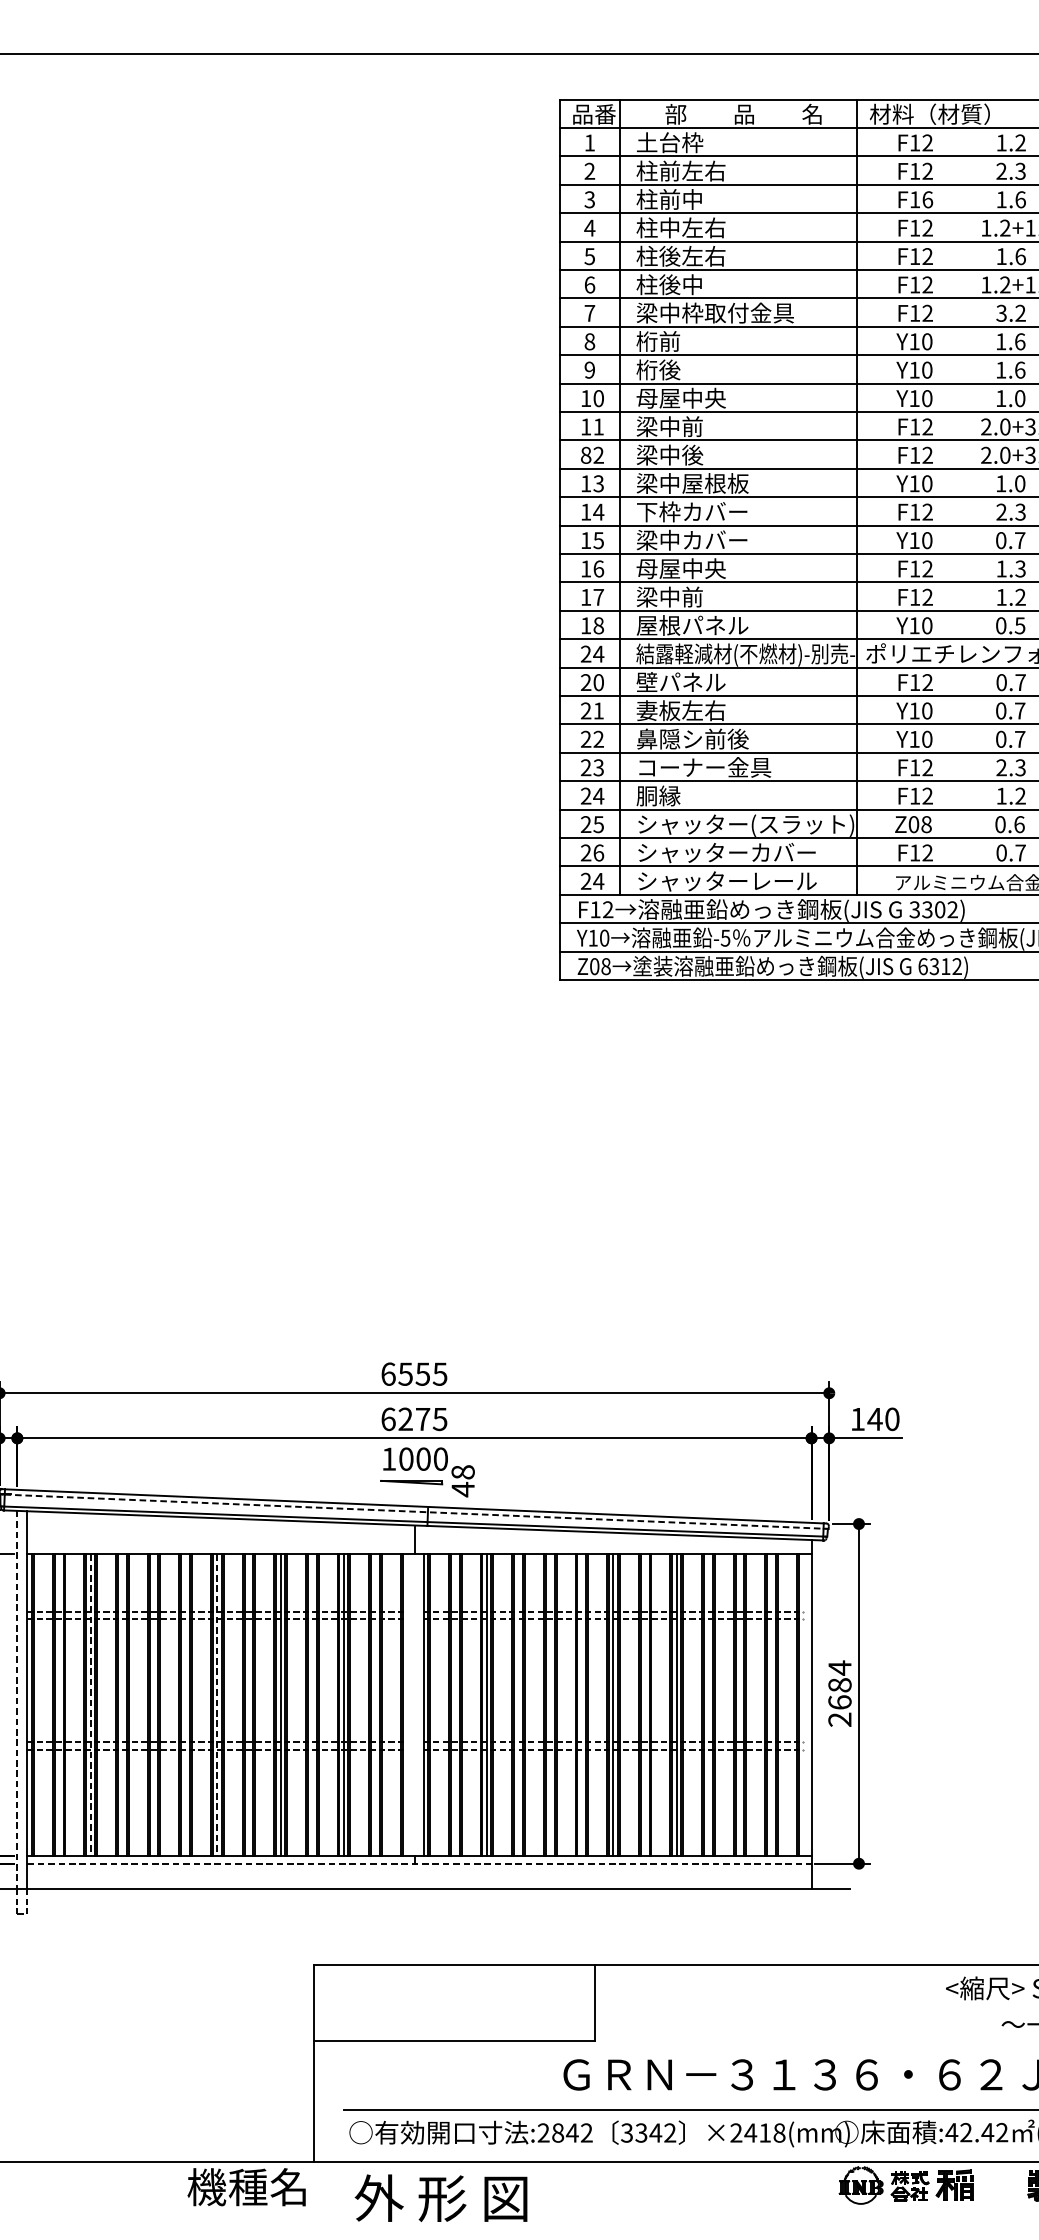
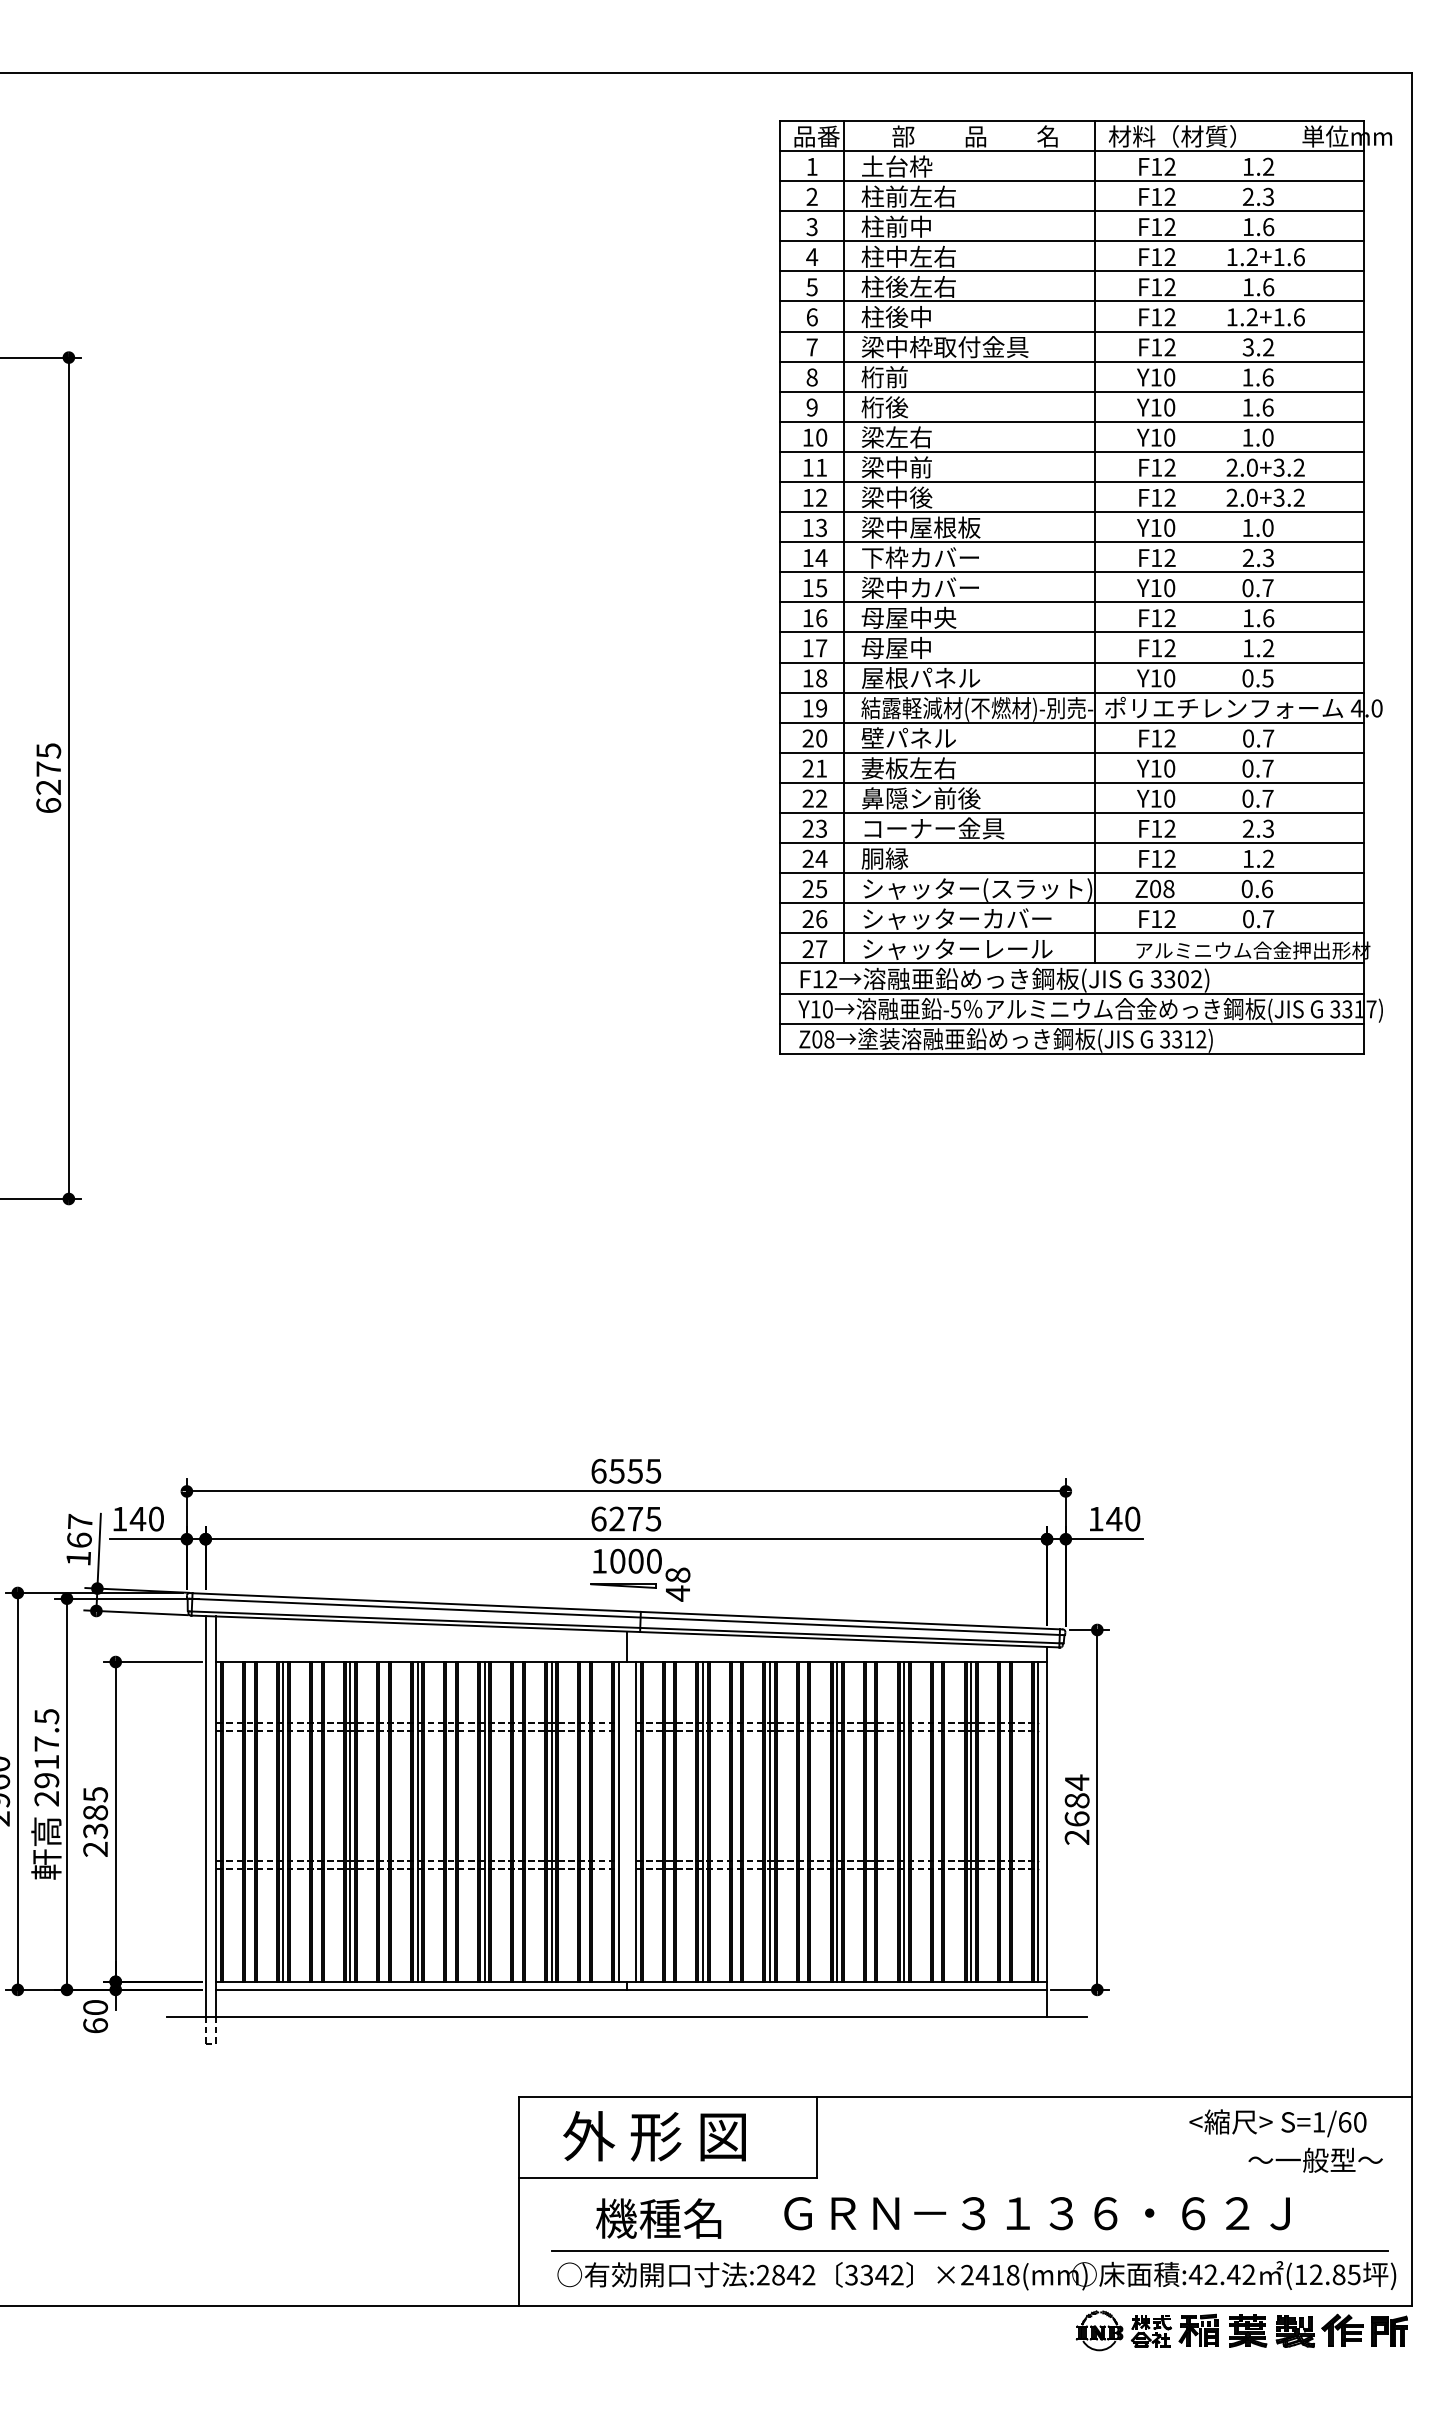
text: (927, 200) -> (1169, 227), F16 -> F12
text: (680, 398) -> (908, 437), 母屋中央 -> 梁左右
text: (585, 455) -> (807, 497), 82 -> 12
text: (1020, 569) -> (1268, 618), 1.3 -> 1.6
text: (669, 596) -> (896, 647), 梁中前 -> 母屋中
text: (592, 654) -> (814, 708), 24 -> 19
text: (598, 880) -> (821, 948), 24 -> 27
text: (923, 966) -> (1165, 1039), 6312) -> 3312)
line: (414, 1511) -> (626, 1616), dashed -> solid
line: (17, 1700) -> (205, 1816), dashed -> solid
line: (90, 1704) -> (283, 1821), dashed -> solid
line: (154, 1704) -> (350, 1821), added
line: (217, 1704) -> (417, 1821), dashed -> solid
line: (407, 1704) -> (618, 1821), added
line: (550, 1704) -> (770, 1821), added
line: (740, 1704) -> (971, 1821), added
line: (803, 1704) -> (1038, 1821), added
line: (420, 1863) -> (632, 1989), dashed -> solid
part: (1001, 2185) -> (1248, 2330), added
text: (246, 2187) -> (658, 2218), moved
text: (441, 2198) -> (654, 2136), moved

